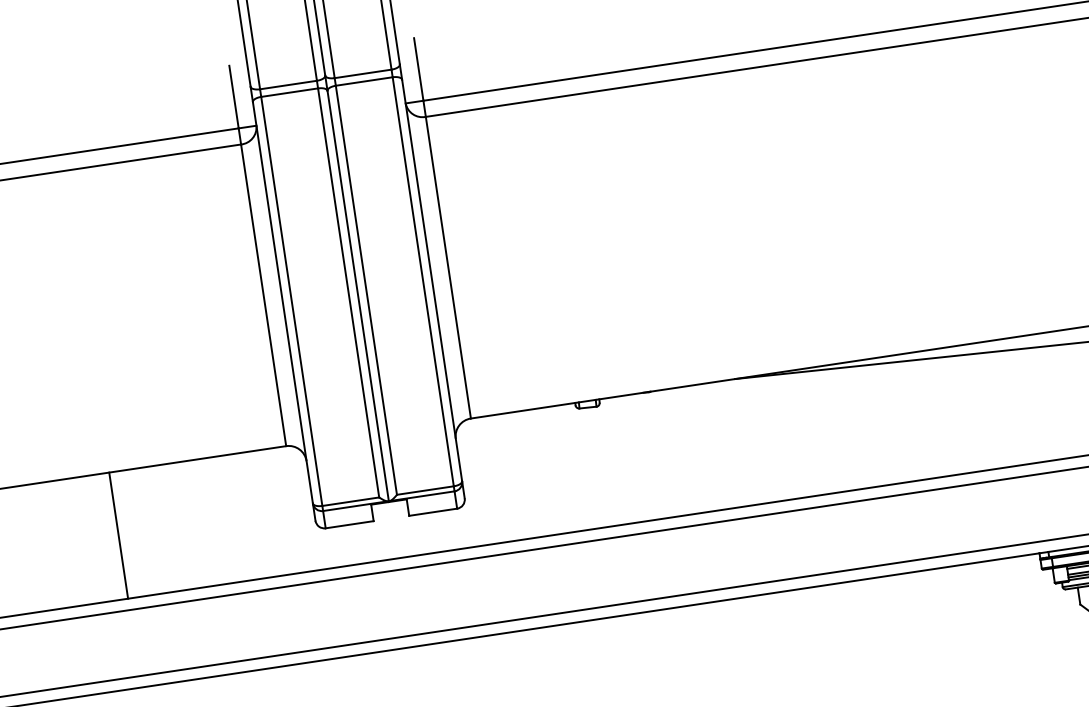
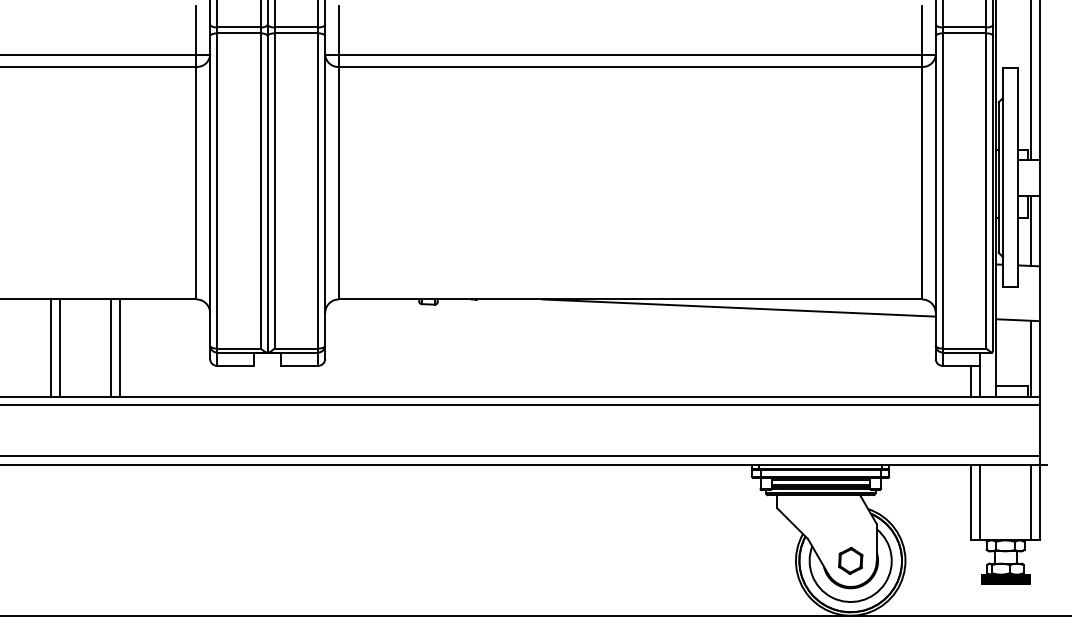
line: (195, 523) -> (119, 347), added
line: (185, 524) -> (111, 347), added
line: (107, 536) -> (51, 347), added

